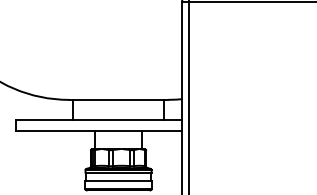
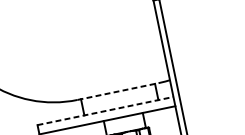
line: (119, 99) -> (118, 91), solid -> dashed
line: (99, 119) -> (105, 110), solid -> dashed

